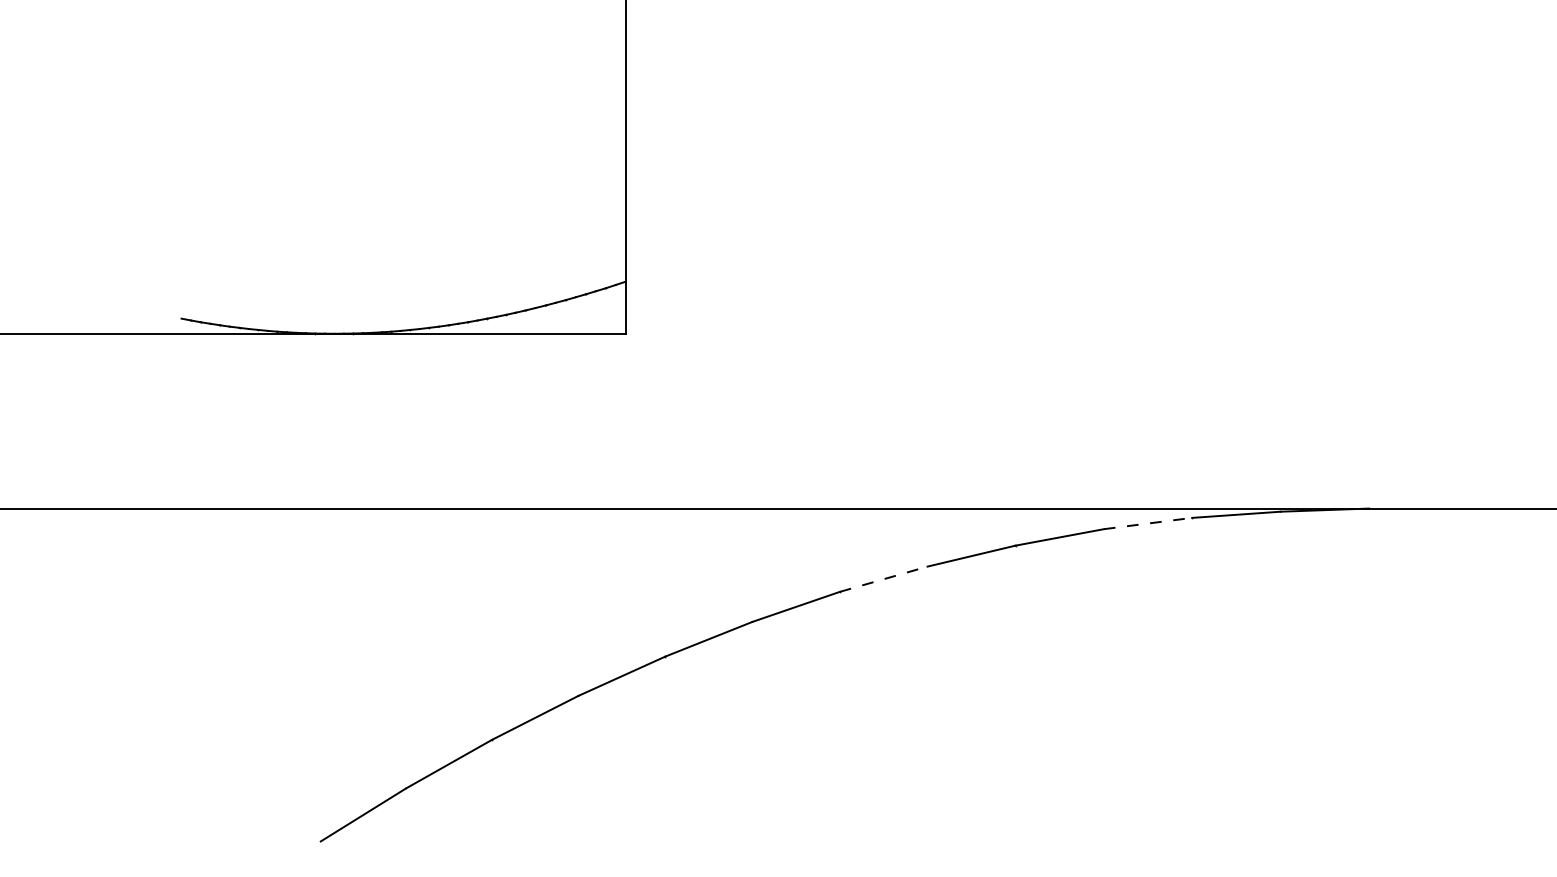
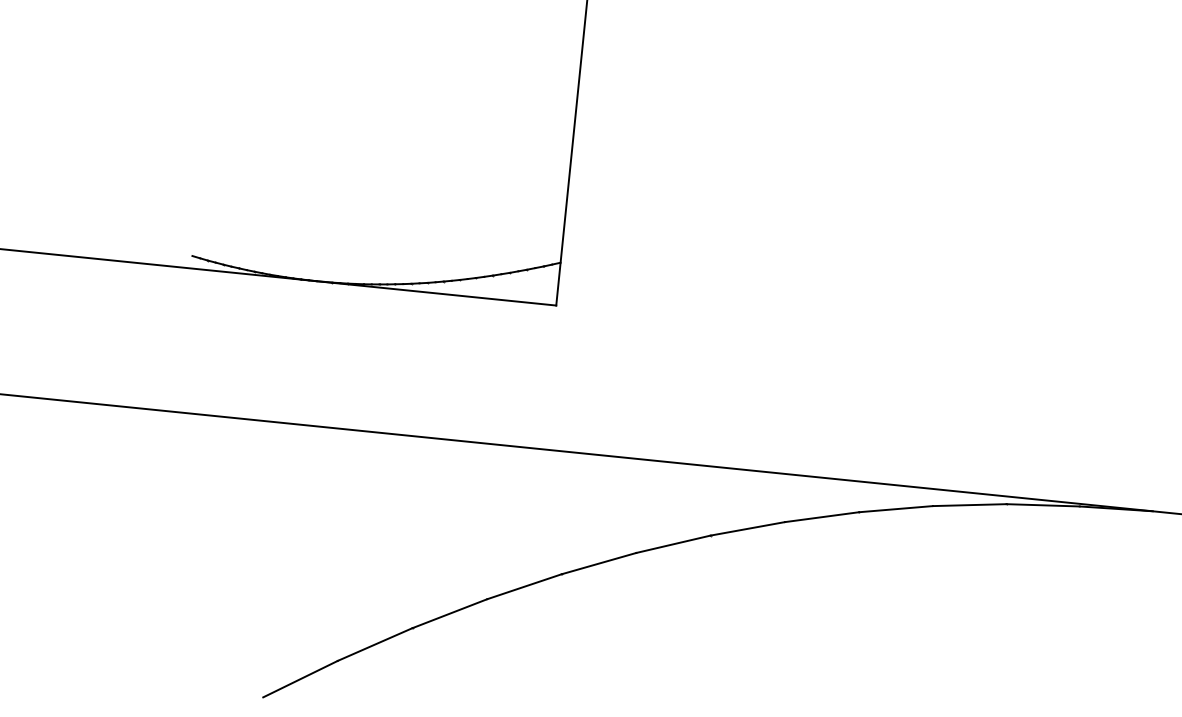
line: (1148, 523) -> (970, 505), dashed -> solid
line: (883, 579) -> (747, 529), dashed -> solid

